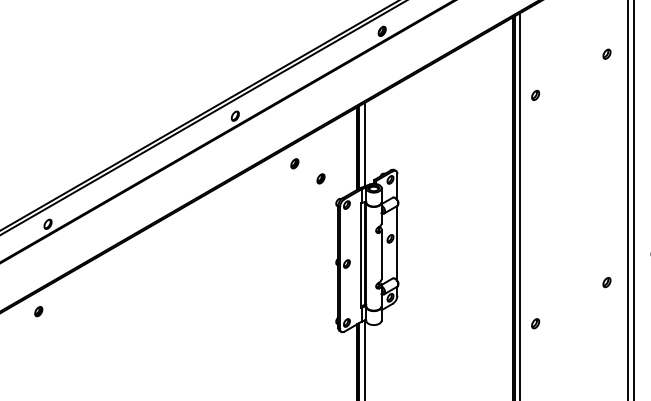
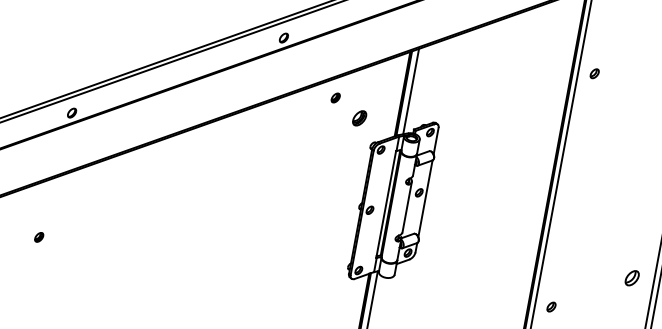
part: (320, 178) -> (359, 117), size x1.6
part: (606, 282) -> (631, 278), size x1.6
part: (38, 311) -> (38, 237), moved

